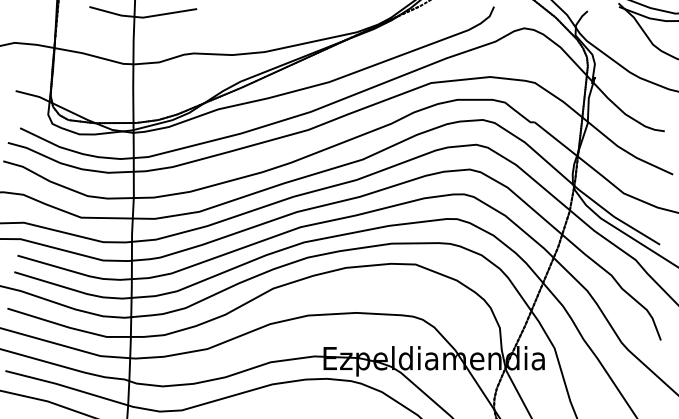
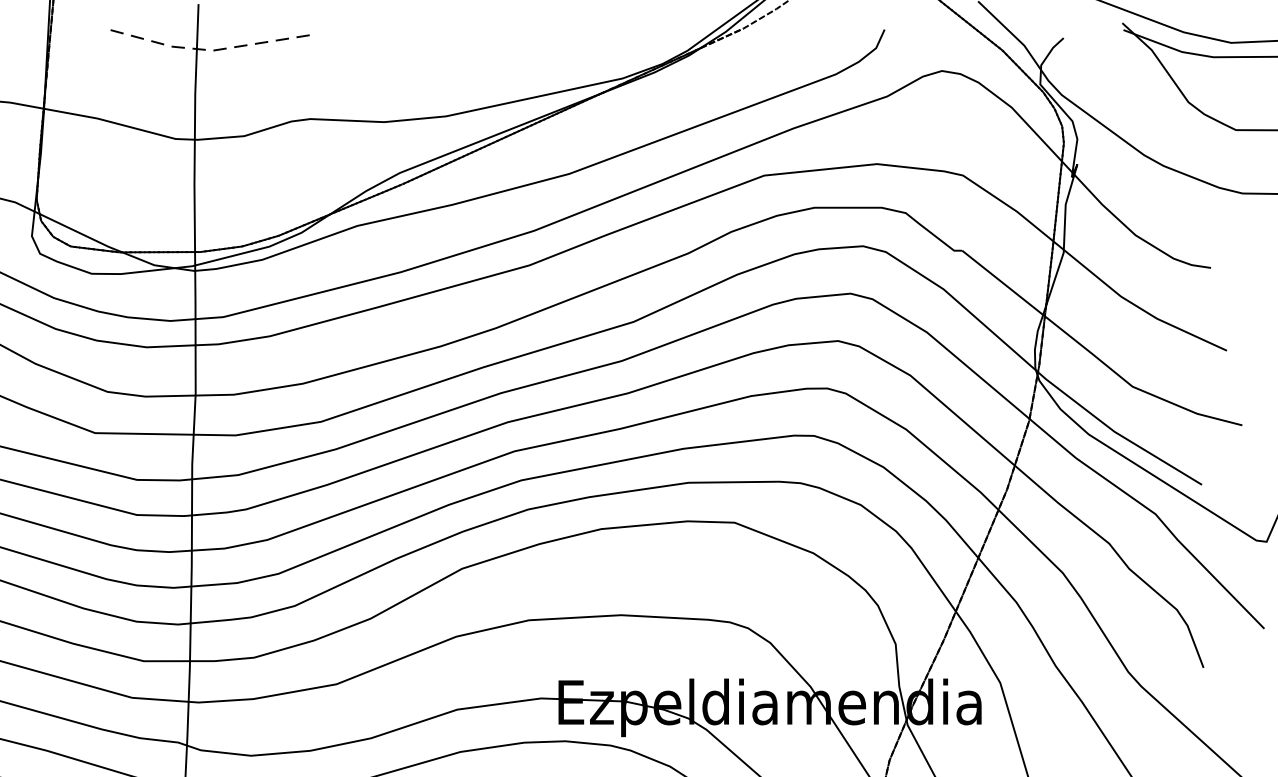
line: (143, 17) -> (214, 50), solid -> dashed

